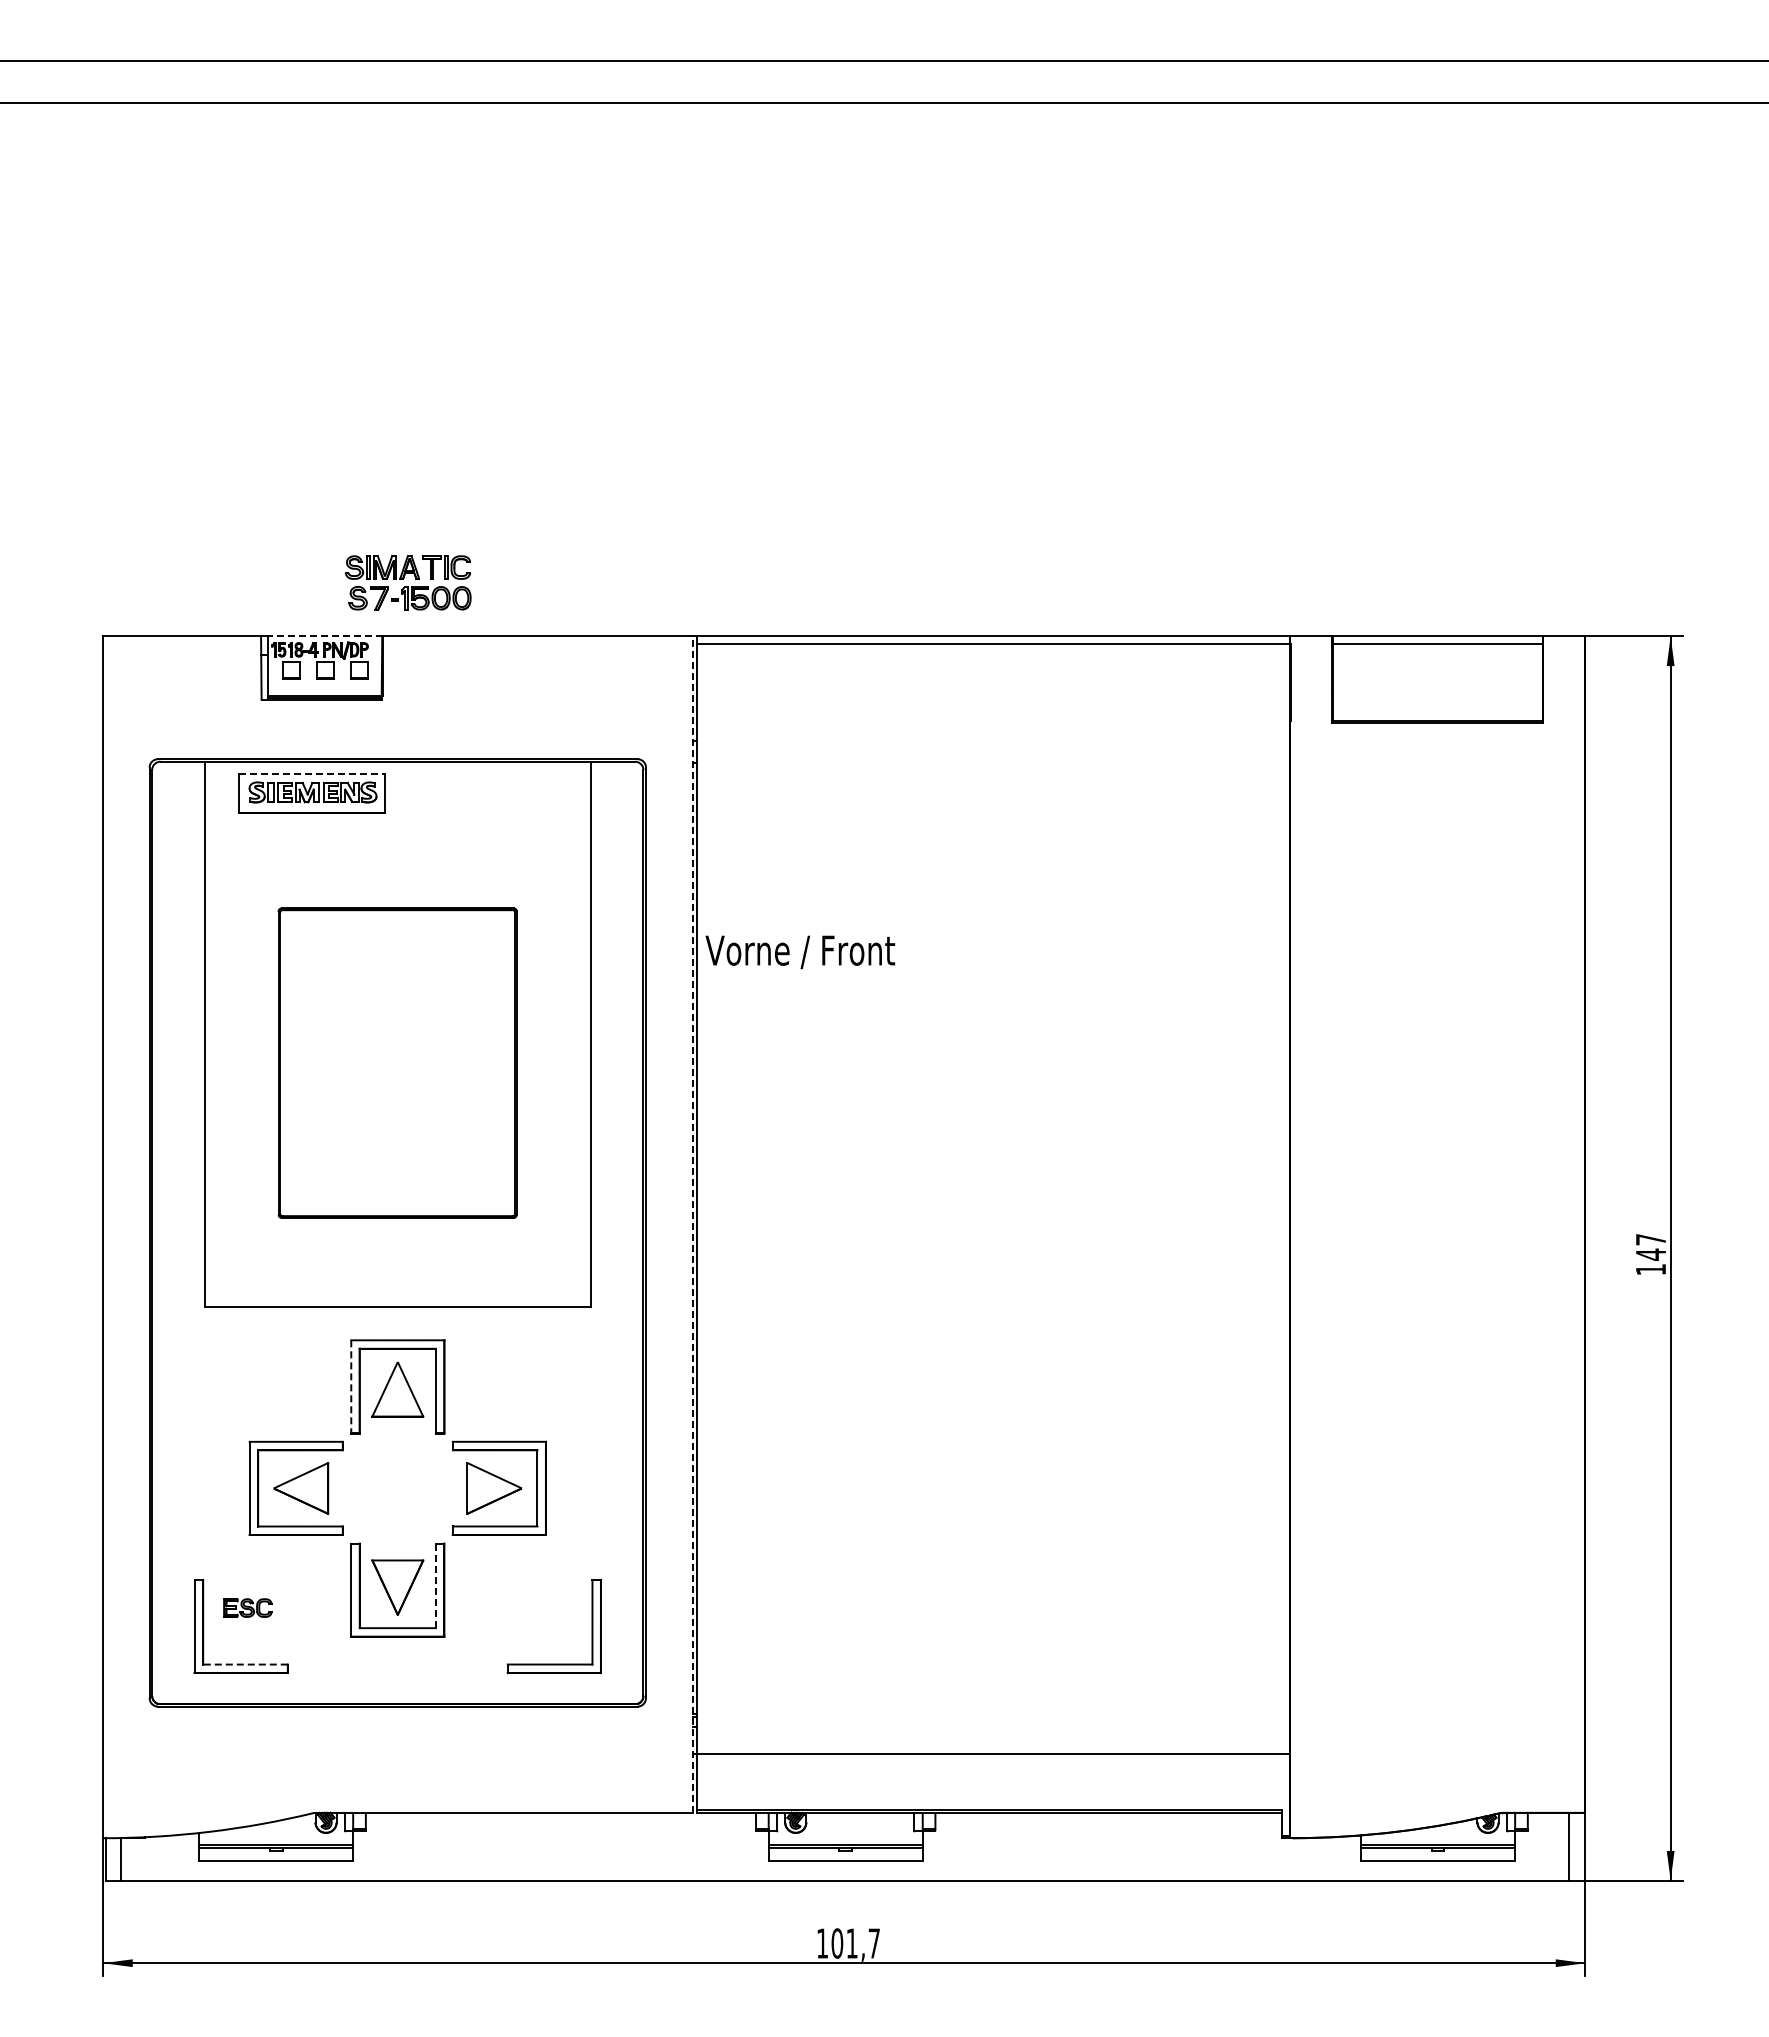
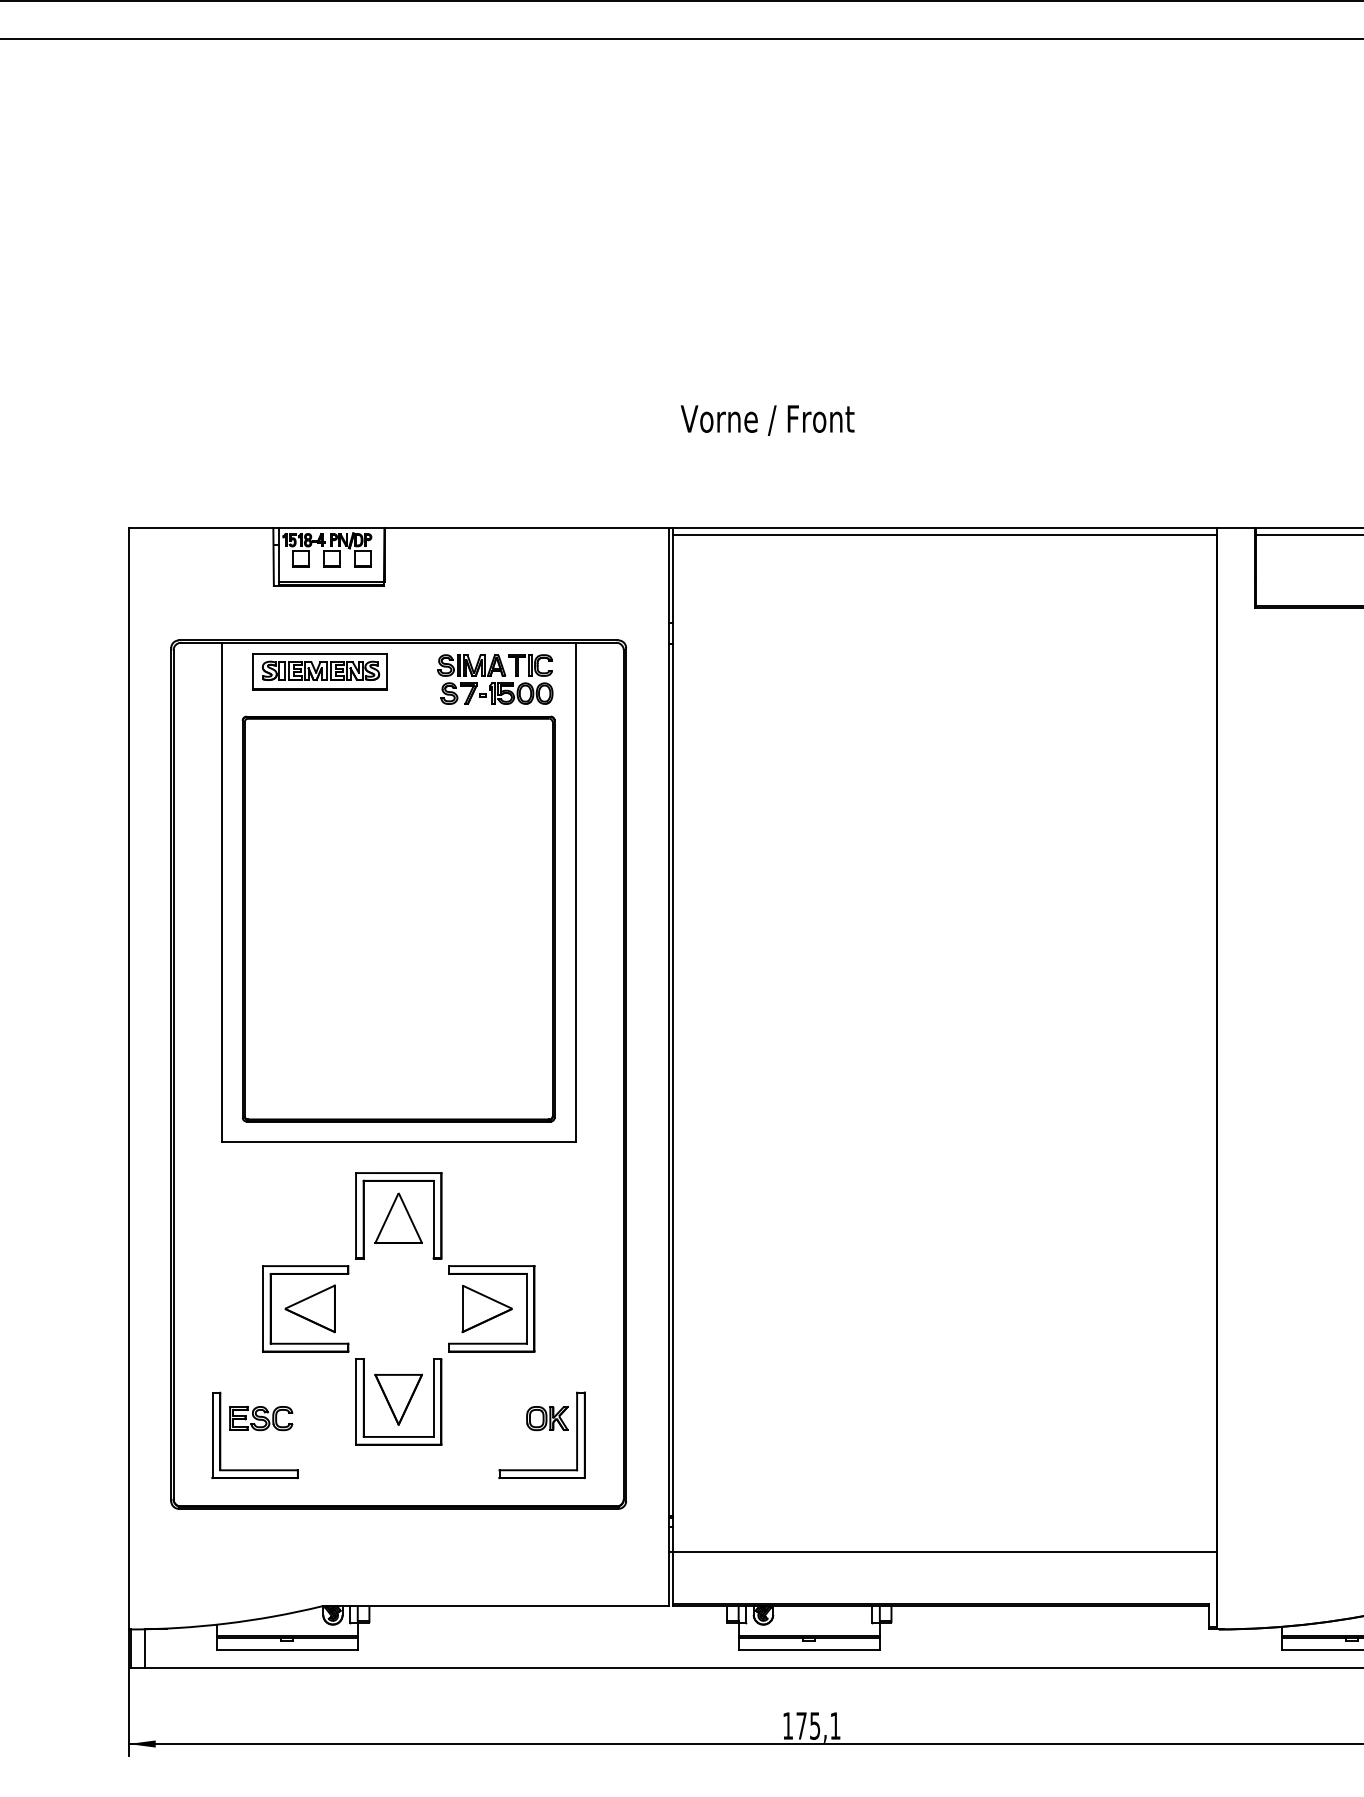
part: (407, 582) -> (494, 679), moved
line: (325, 636) -> (332, 527), dashed -> solid
line: (312, 774) -> (320, 654), dashed -> solid
text: (800, 952) -> (767, 420), moved
part: (397, 1062) -> (398, 918), size x1.43
line: (692, 1224) -> (668, 1066), dashed -> solid
line: (351, 1386) -> (356, 1215), dashed -> solid
line: (435, 1586) -> (433, 1398), dashed -> solid
part: (247, 1607) -> (260, 1417), size x1.43
part: (560, 1607) -> (547, 1417), added
line: (244, 1664) -> (258, 1470), dashed -> solid
text: (855, 1943) -> (818, 1725), 101,7 -> 175,1

